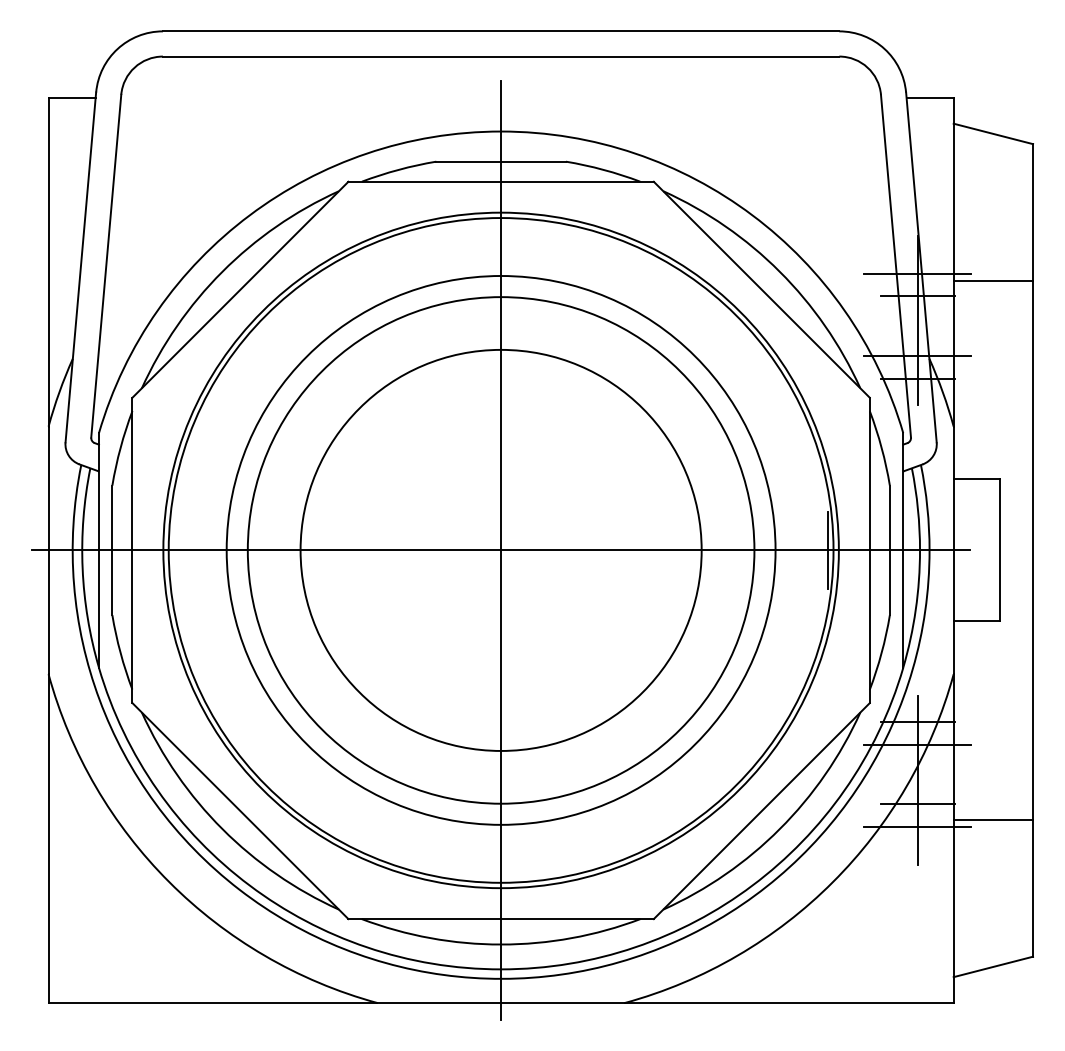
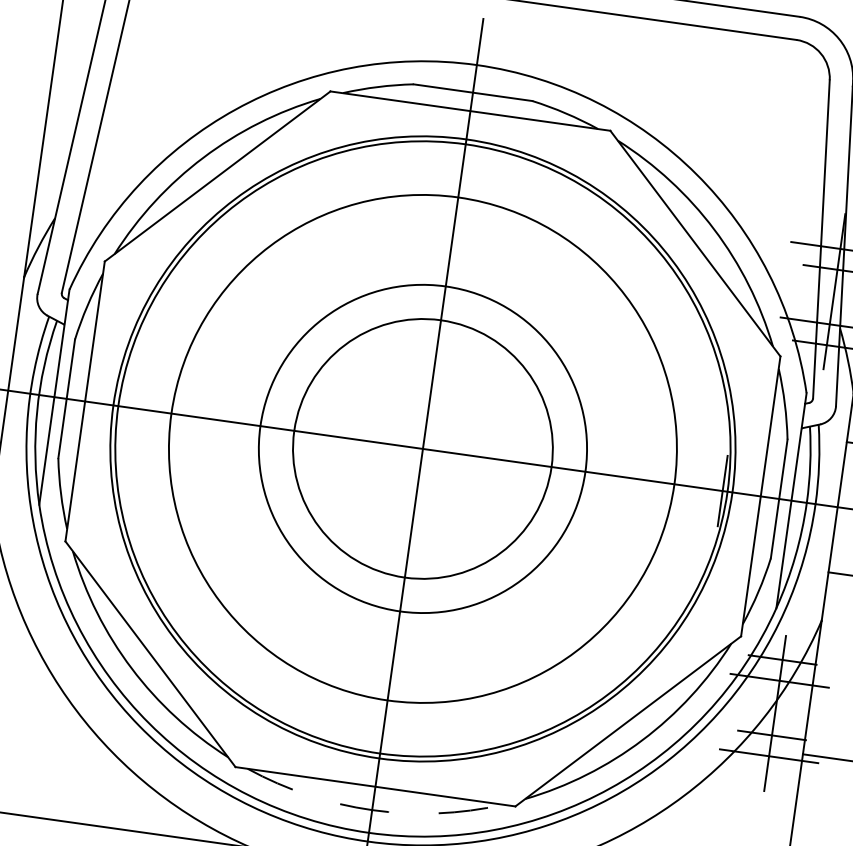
circle: (500, 549) -> (422, 448), size x0.7
circle: (500, 550) -> (422, 448), size x0.7
arc: (501, 944) -> (372, 810), solid -> dashed

